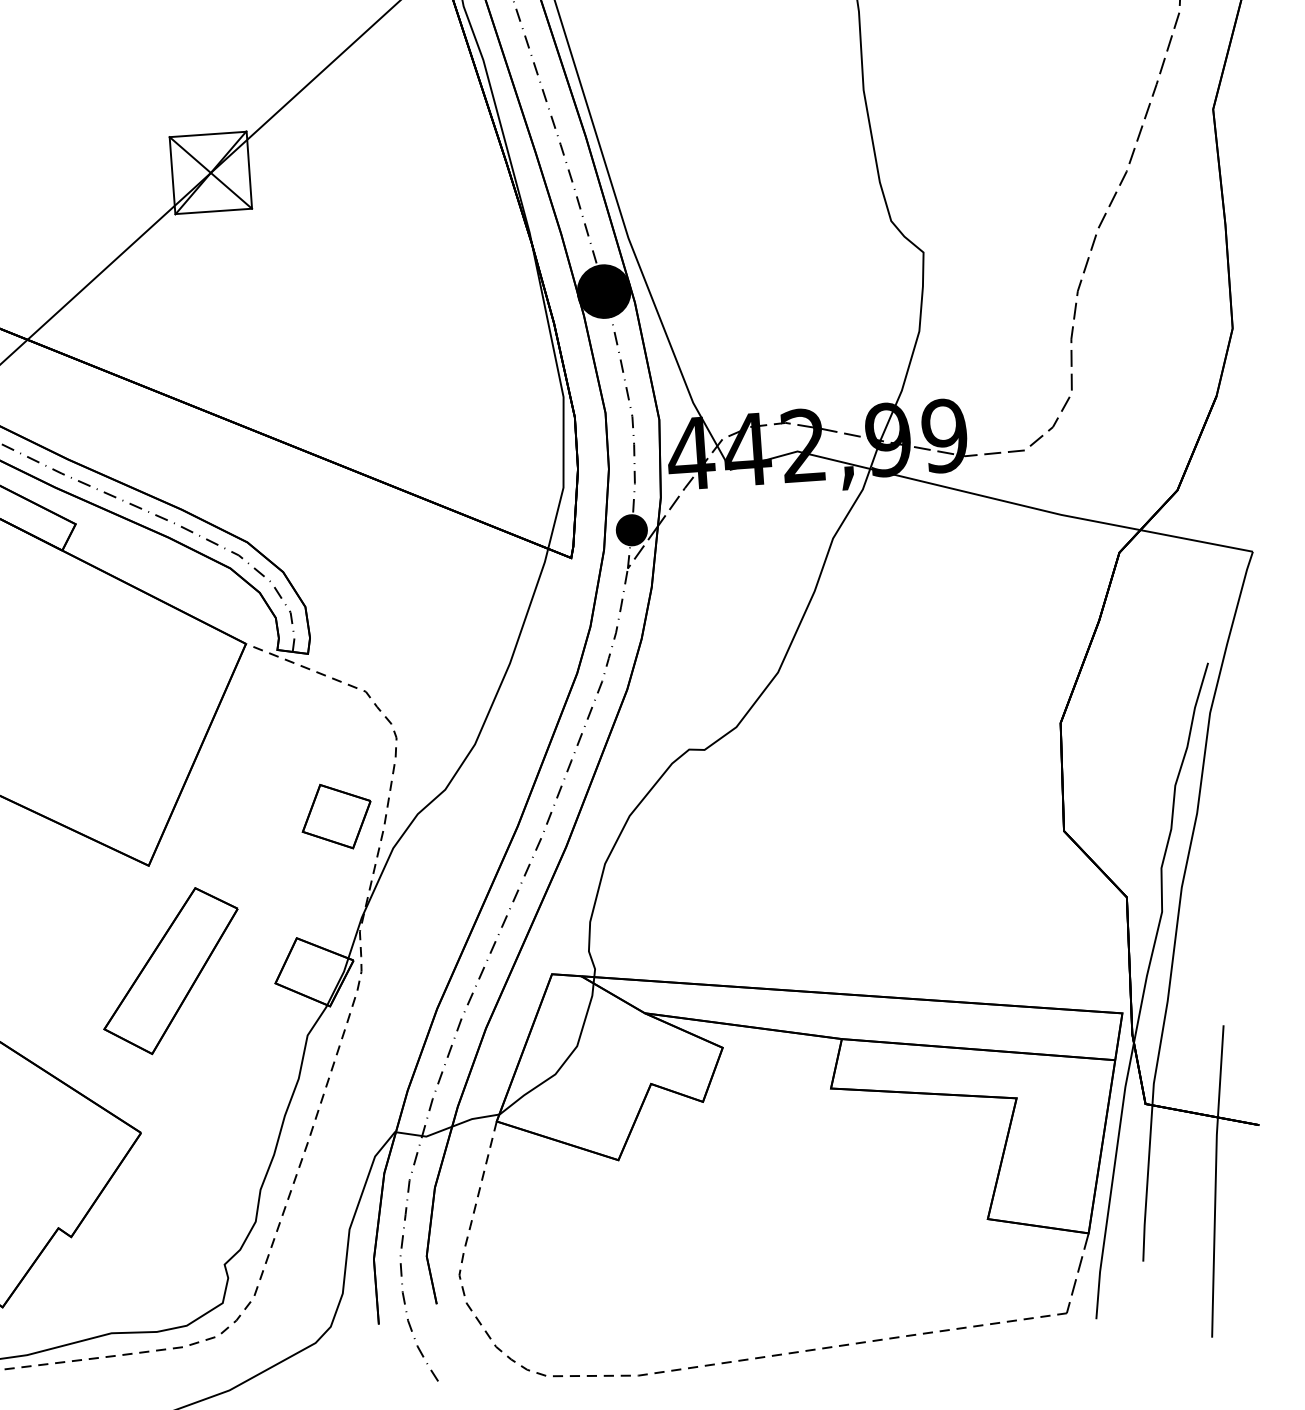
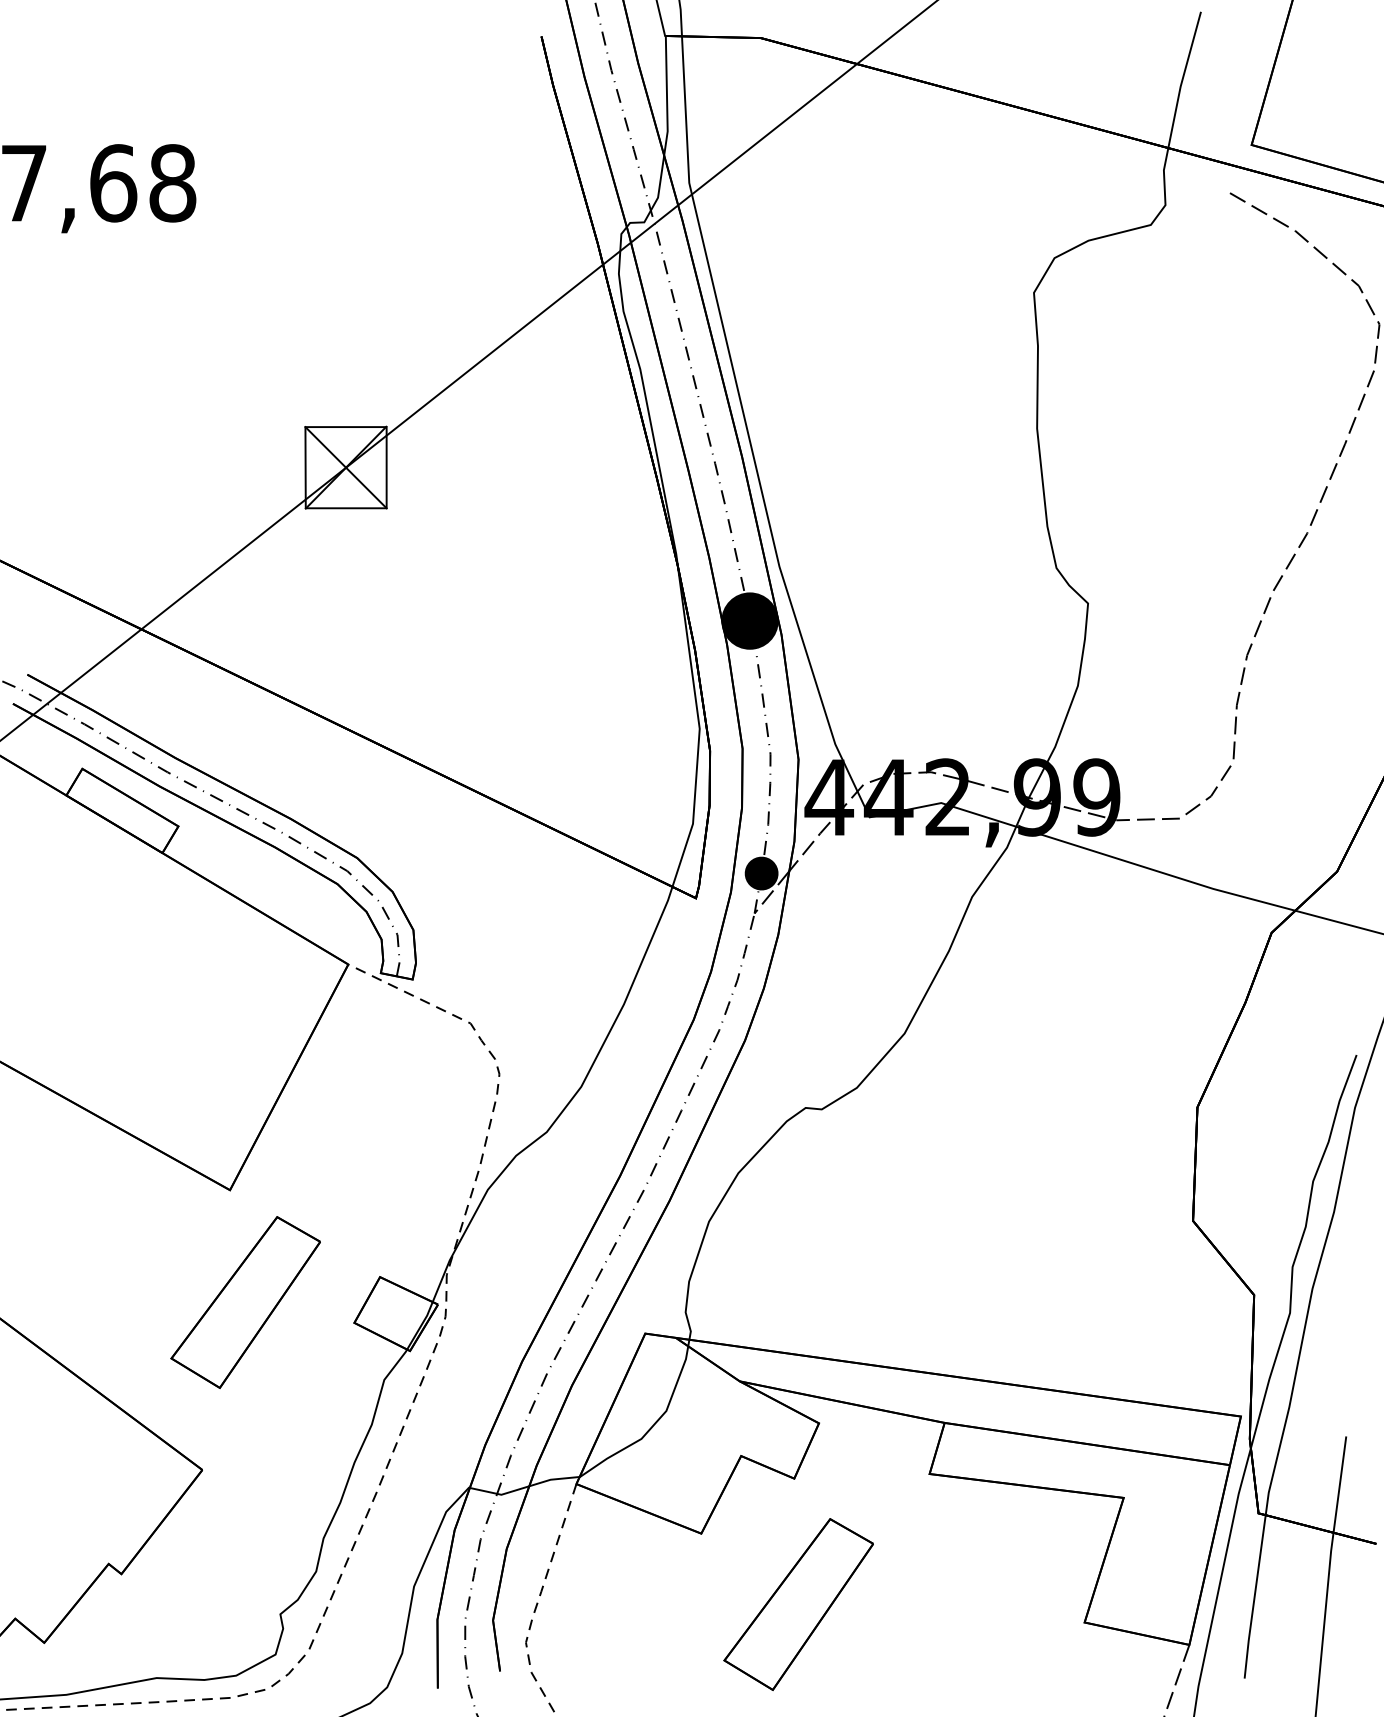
part: (336, 815) -> (430, 1151), removed
part: (715, 1220) -> (798, 1604), added

